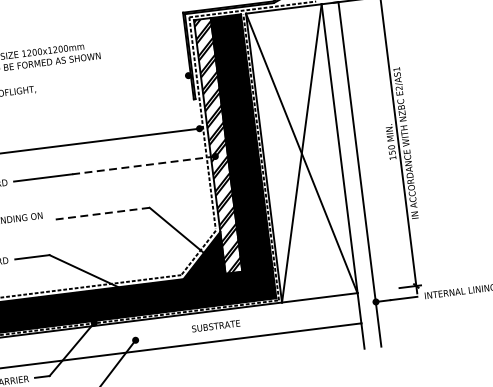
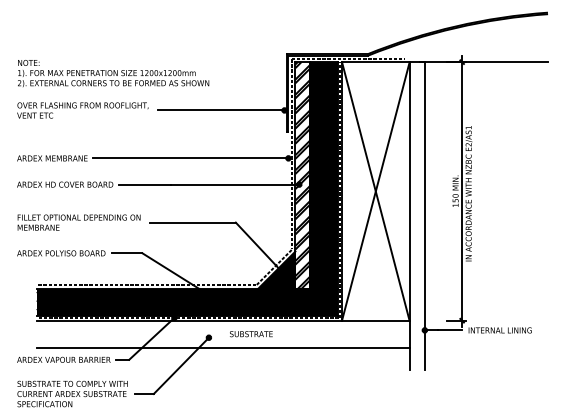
line: (118, 84) -> (221, 110), added
line: (143, 165) -> (235, 184), dashed -> solid
line: (101, 213) -> (192, 222), dashed -> solid
text: (216, 326) -> (251, 334), moved

